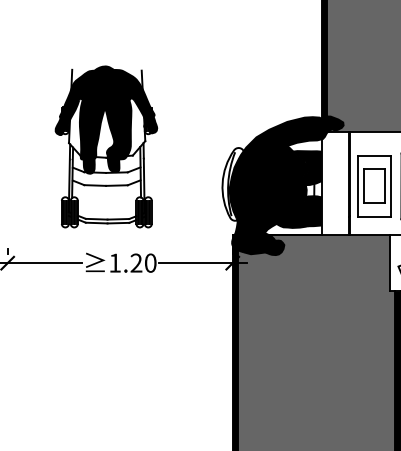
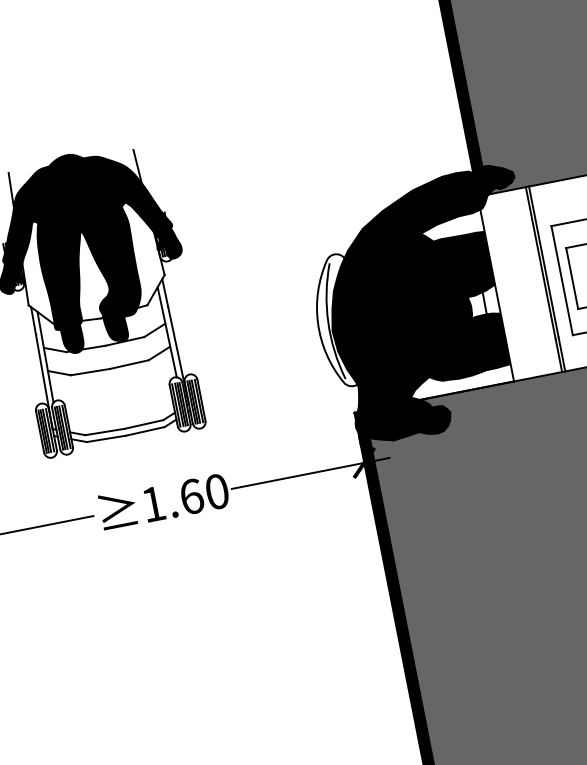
text: (136, 262) -> (191, 495), 1.20 -> 1.60

